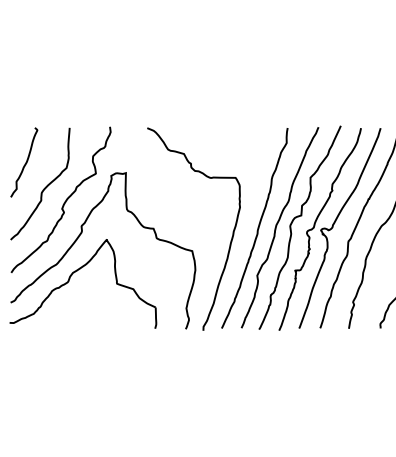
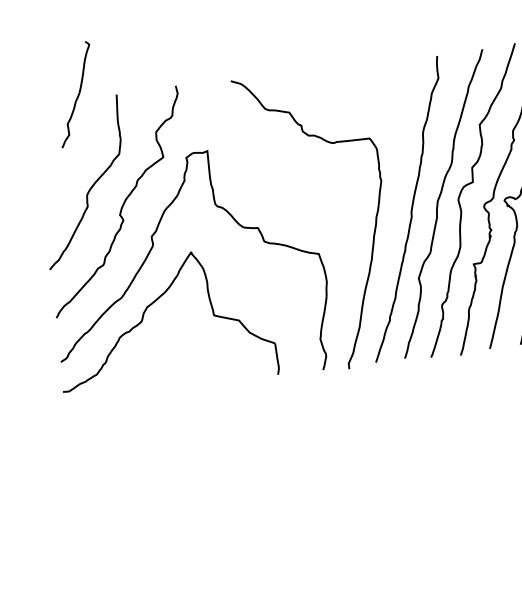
curve: (25, 162) -> (77, 94), moved

